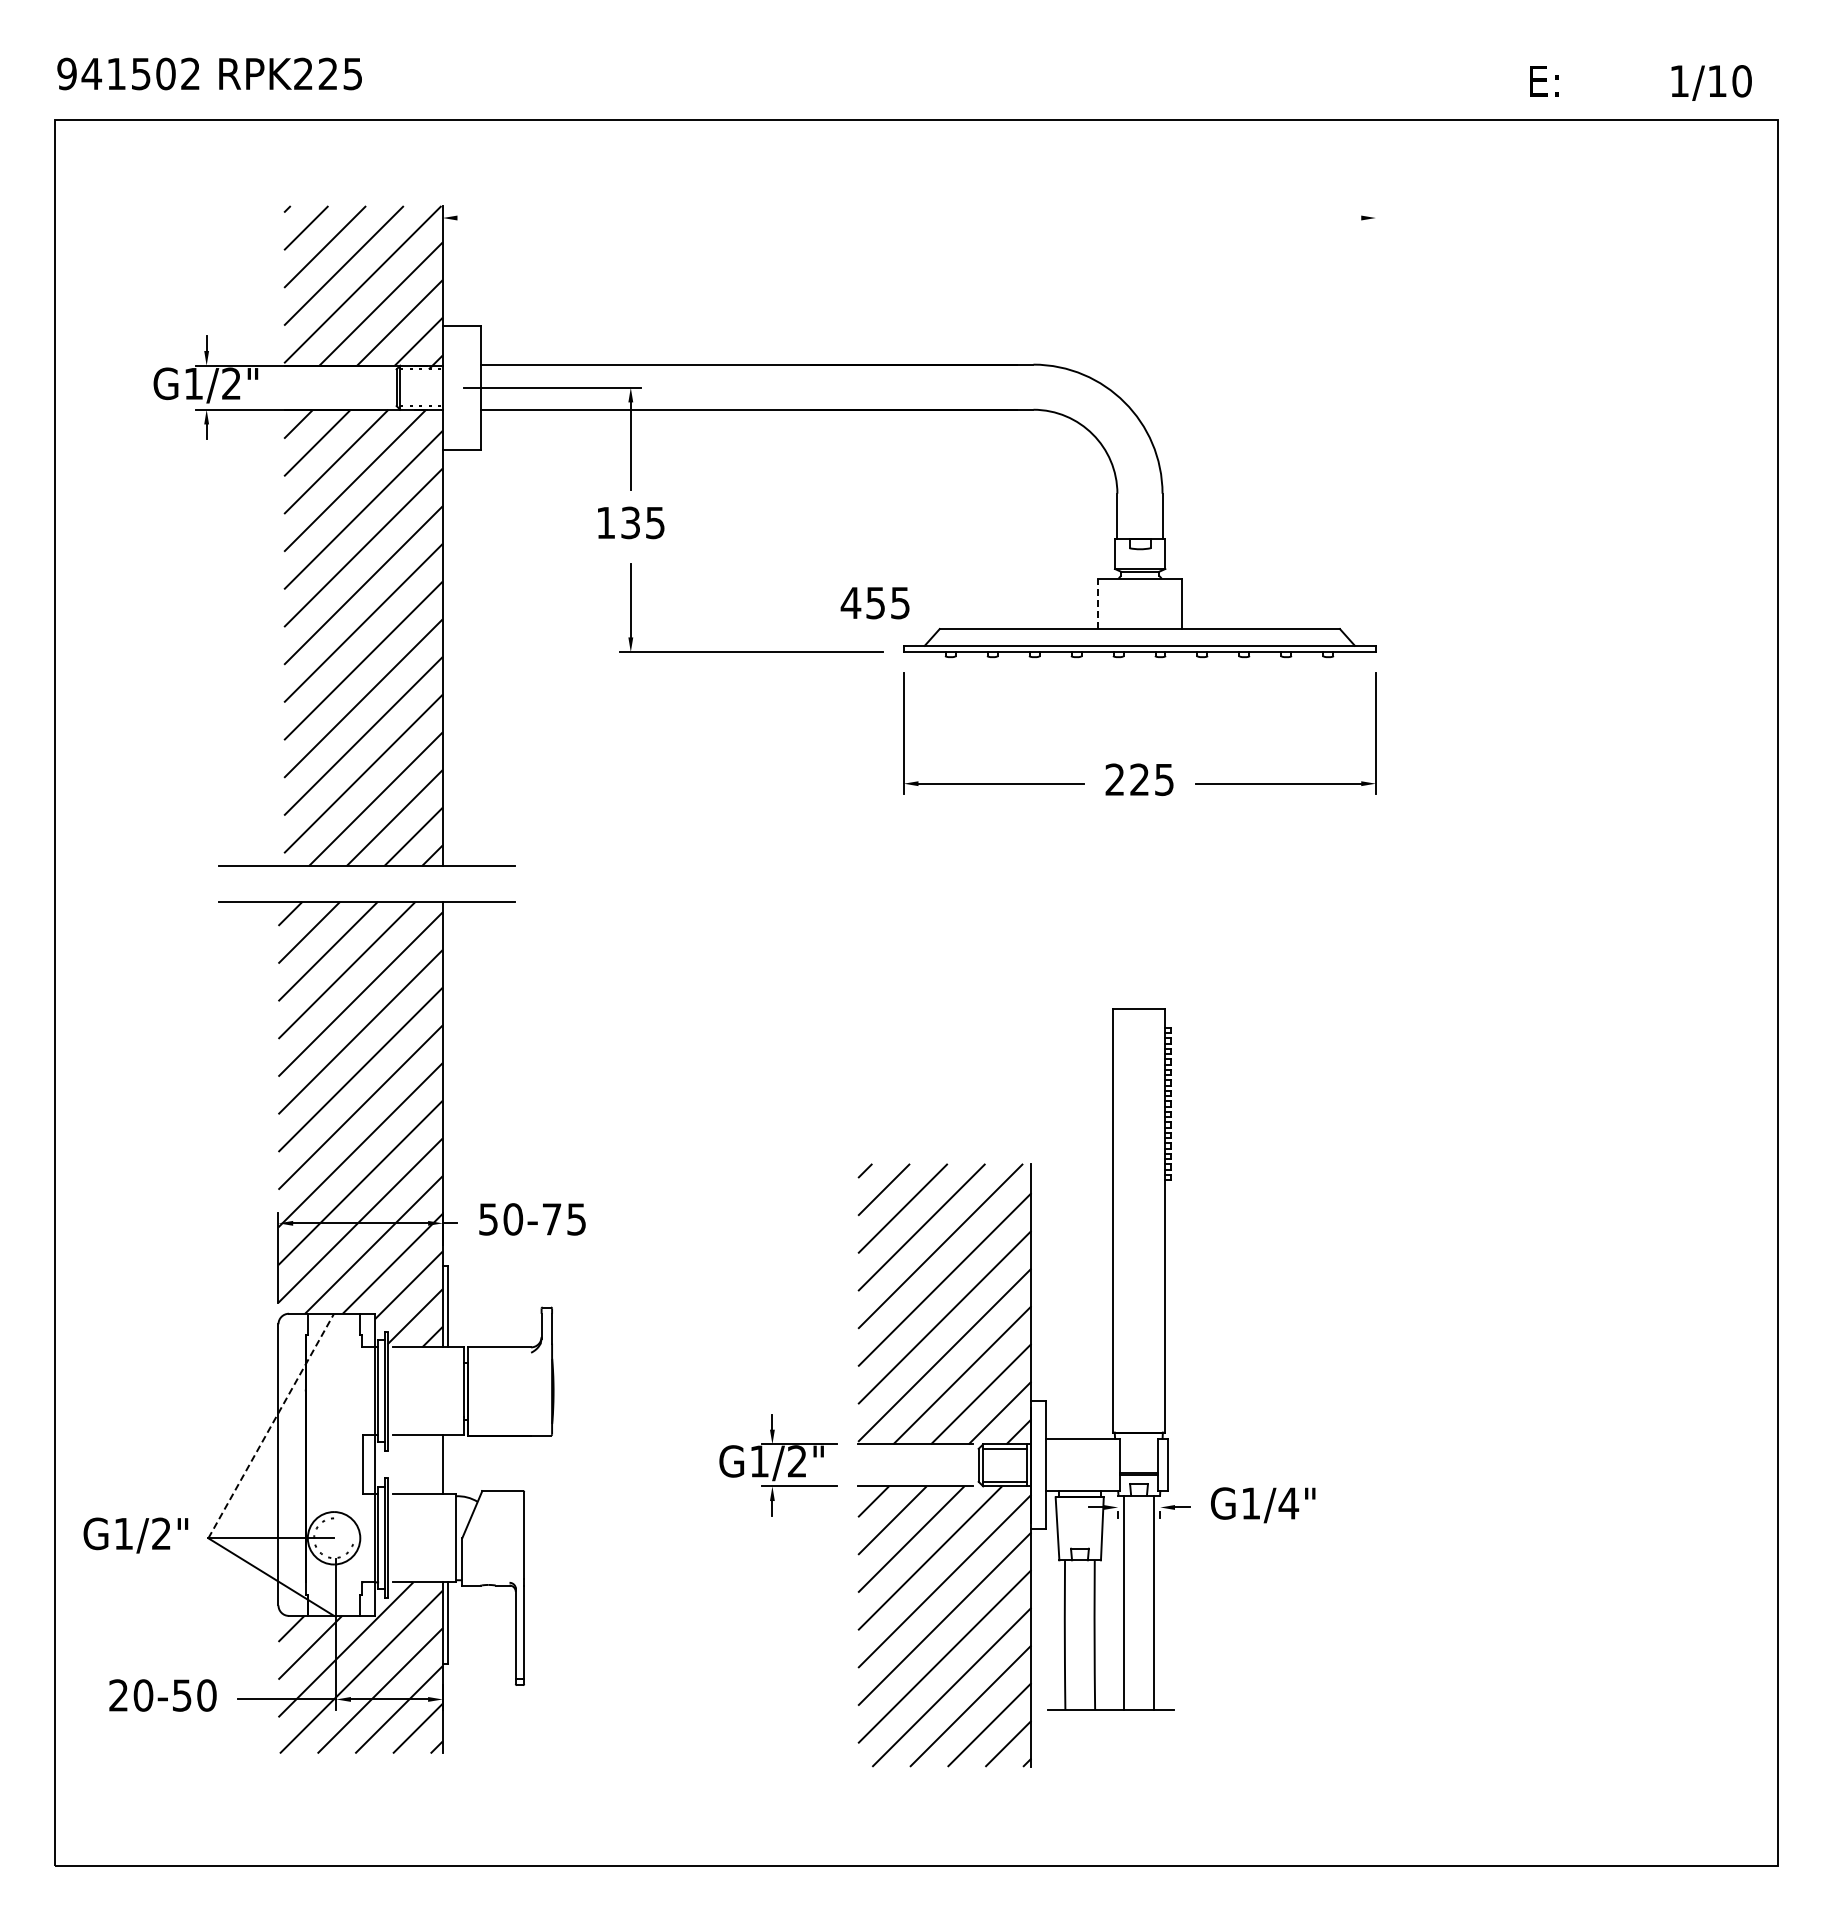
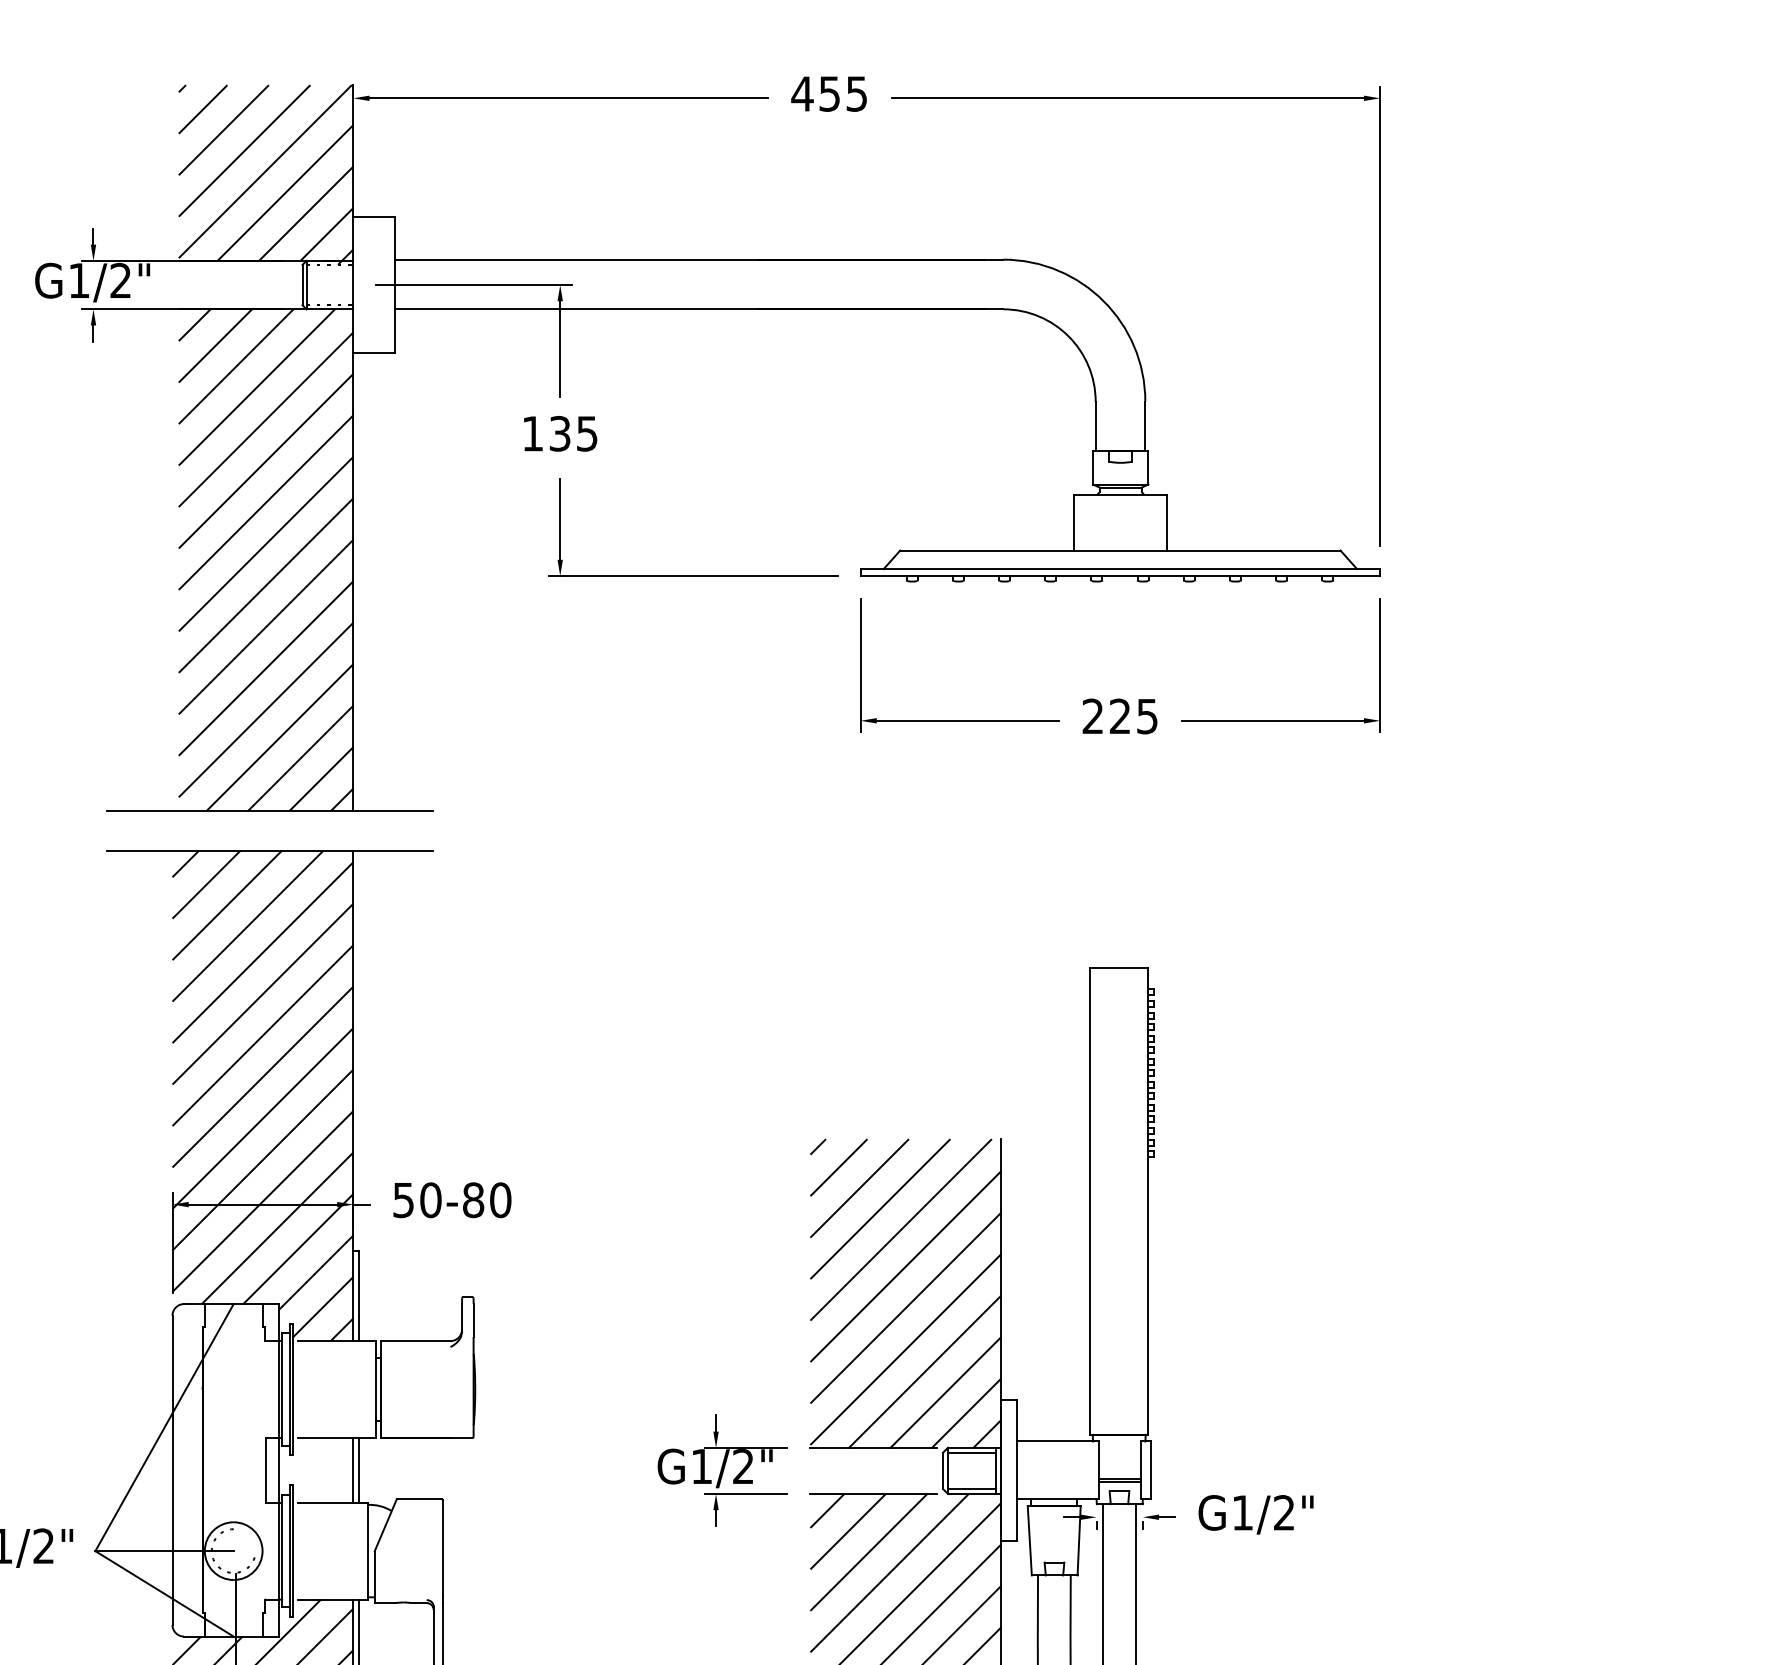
line: (638, 218) -> (568, 98), added
line: (1146, 218) -> (1127, 98), added
line: (1375, 415) -> (1379, 315), added
text: (874, 603) -> (828, 94), moved
line: (1097, 603) -> (1073, 522), dashed -> solid
text: (564, 1219) -> (487, 1200), 50-75 -> 50-80
line: (271, 1426) -> (164, 1428), dashed -> solid
line: (448, 1464) -> (359, 1469), added
text: (1288, 1503) -> (1283, 1512), G1/4" -> G1/2"

